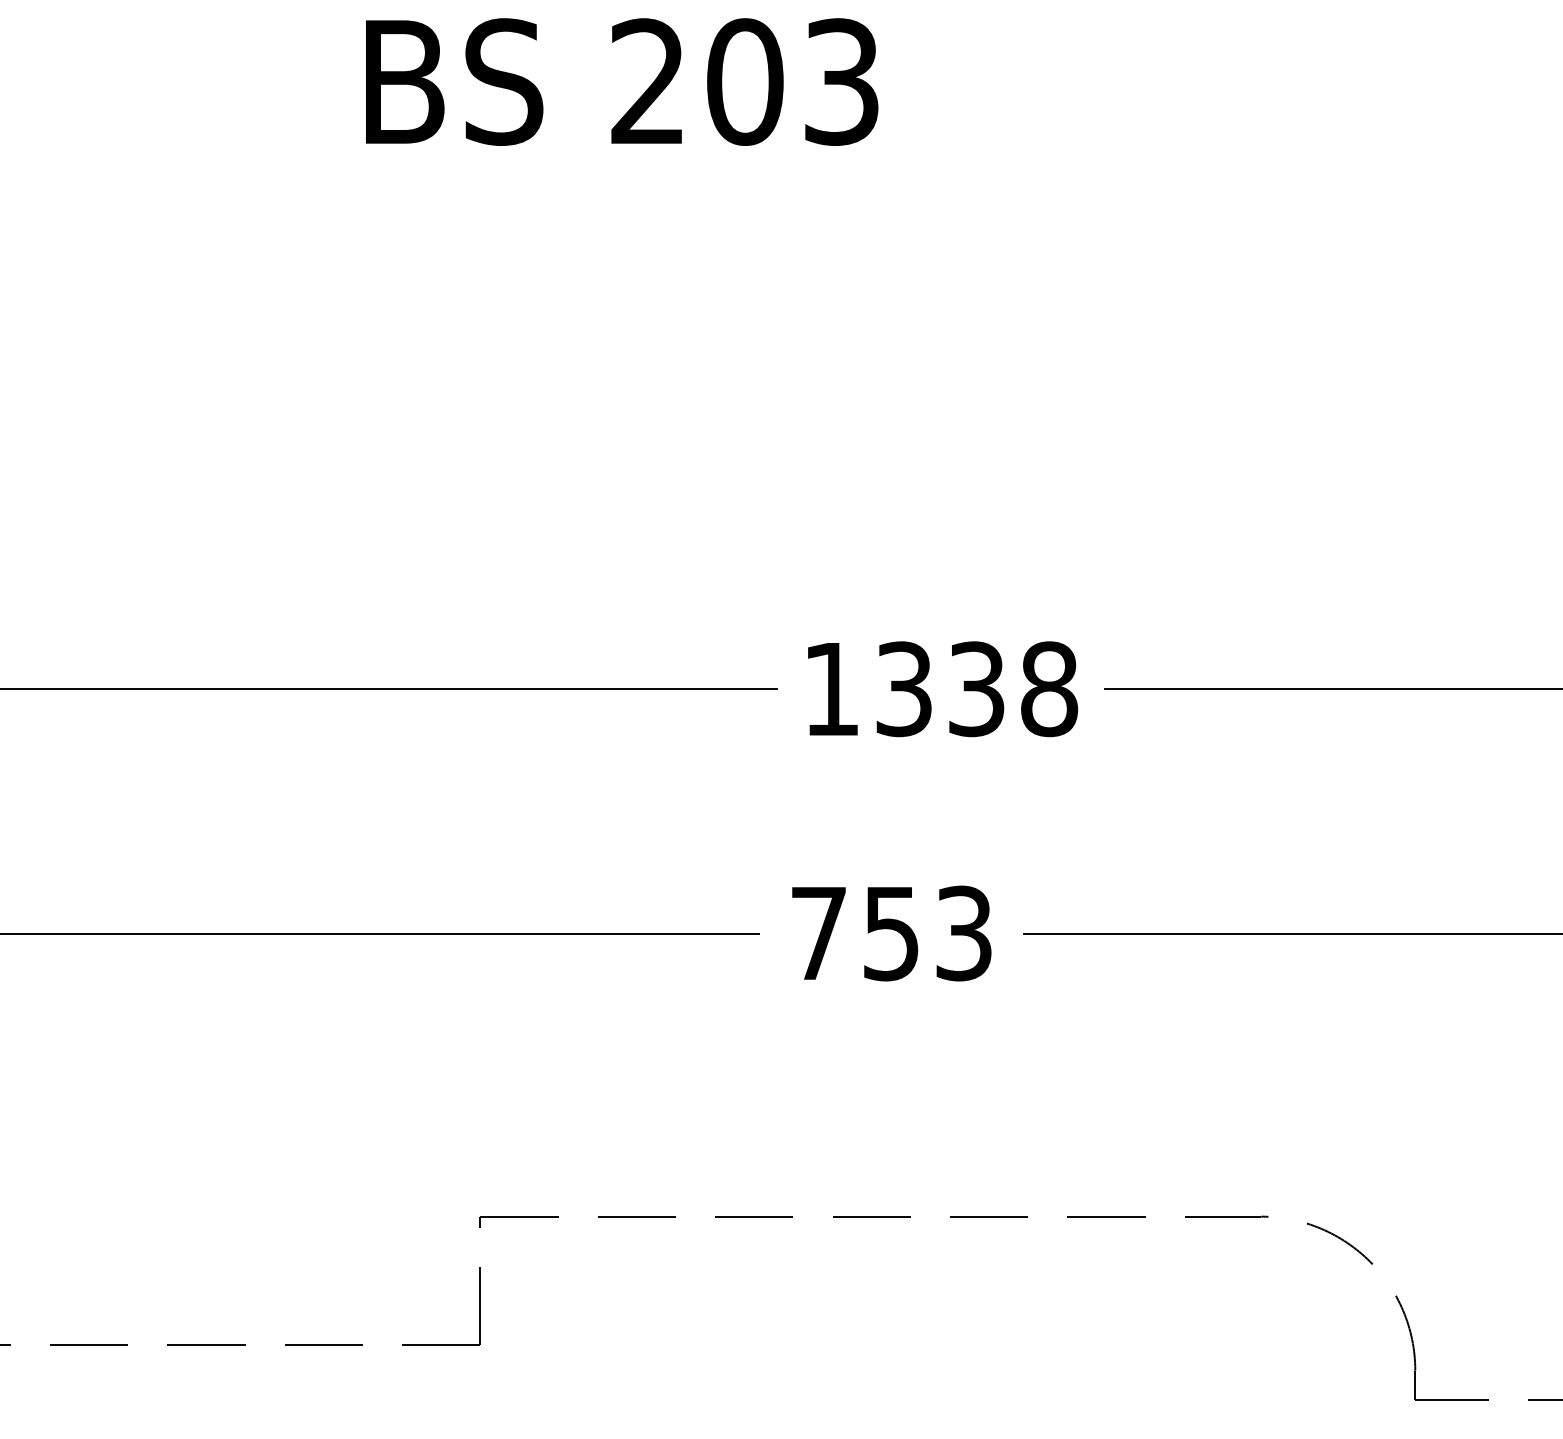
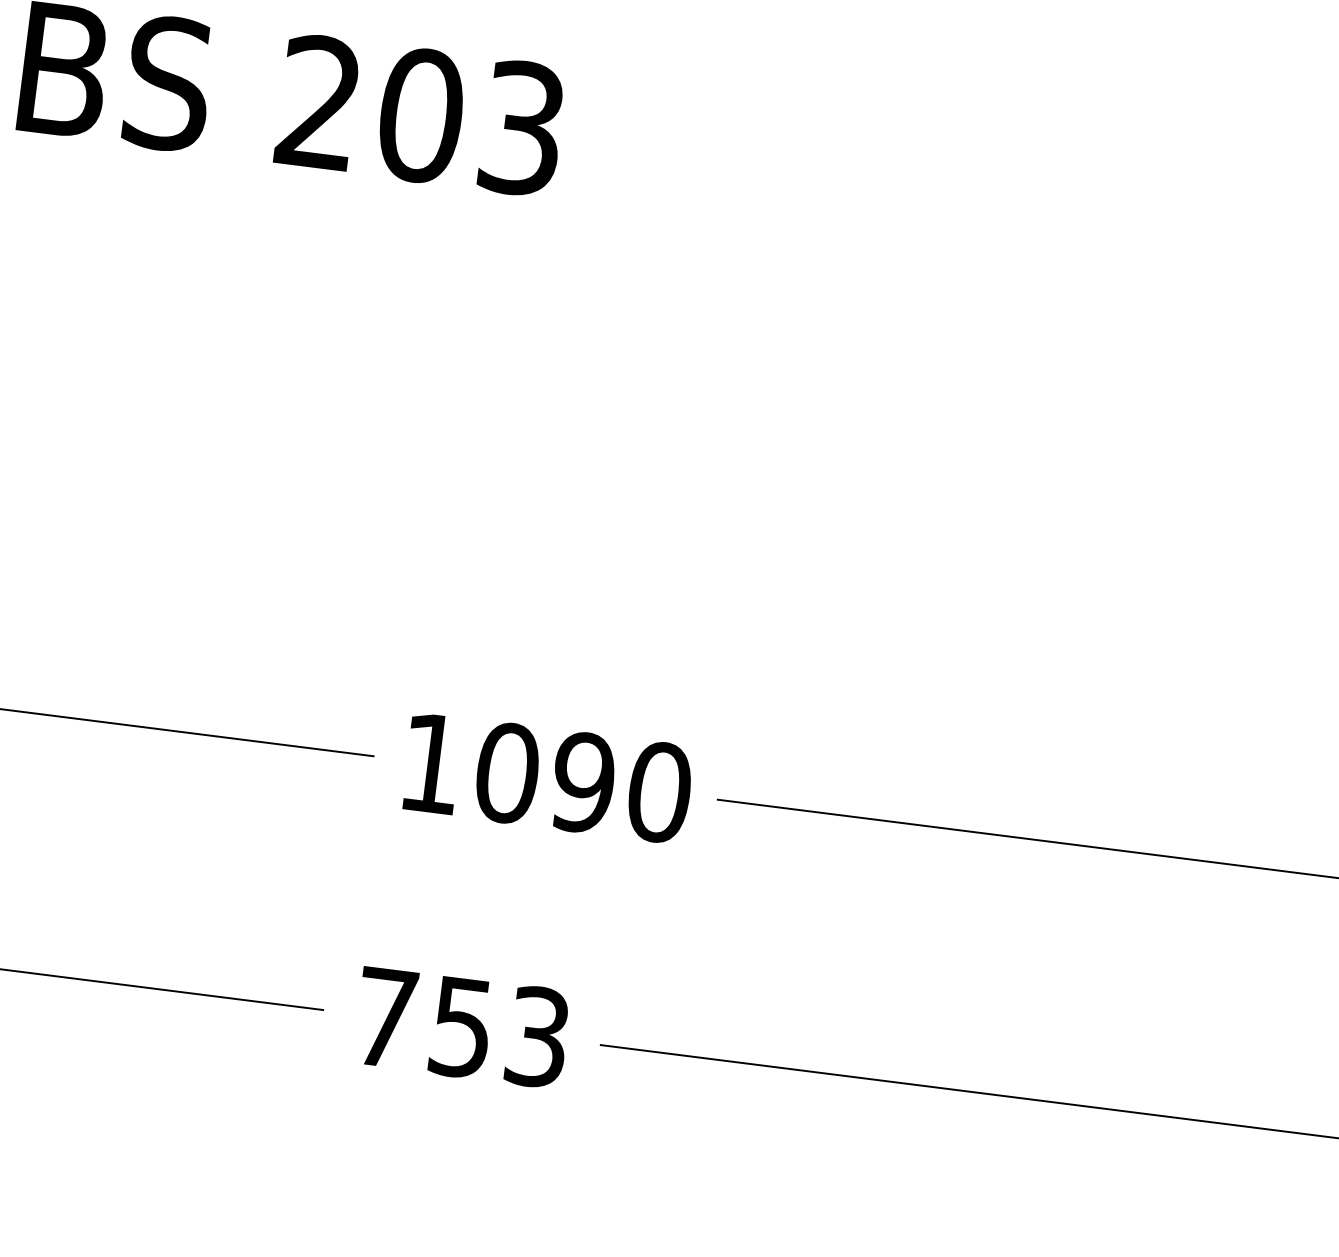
text: (976, 689) -> (583, 783), 1338 -> 1090

